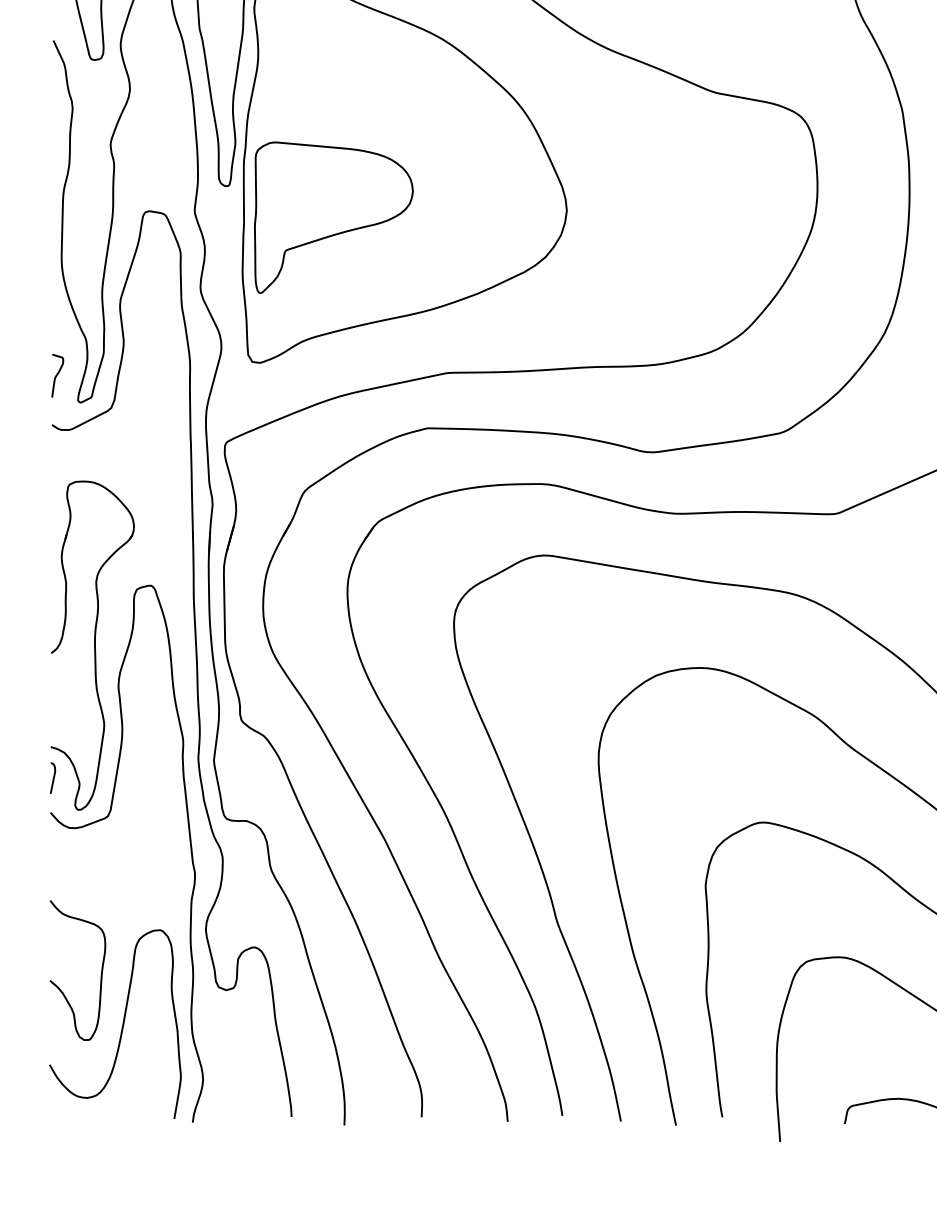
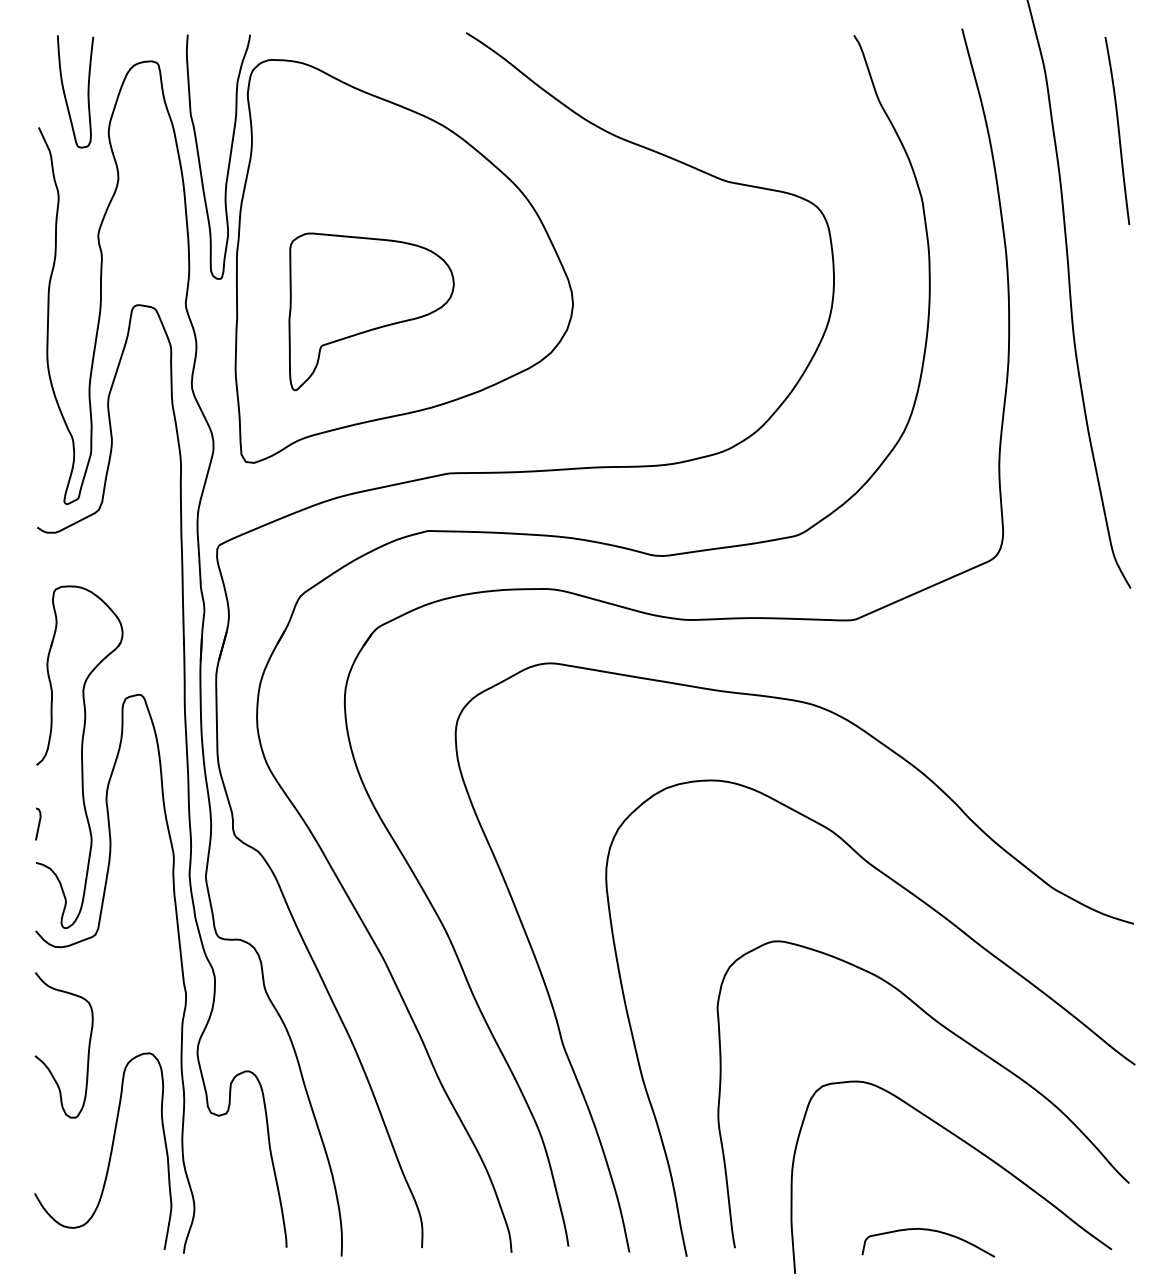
part: (333, 217) -> (371, 311), moved
curve: (57, 374) -> (42, 475), removed
curve: (53, 777) -> (38, 823), moved
curve: (101, 970) -> (88, 1045), moved

